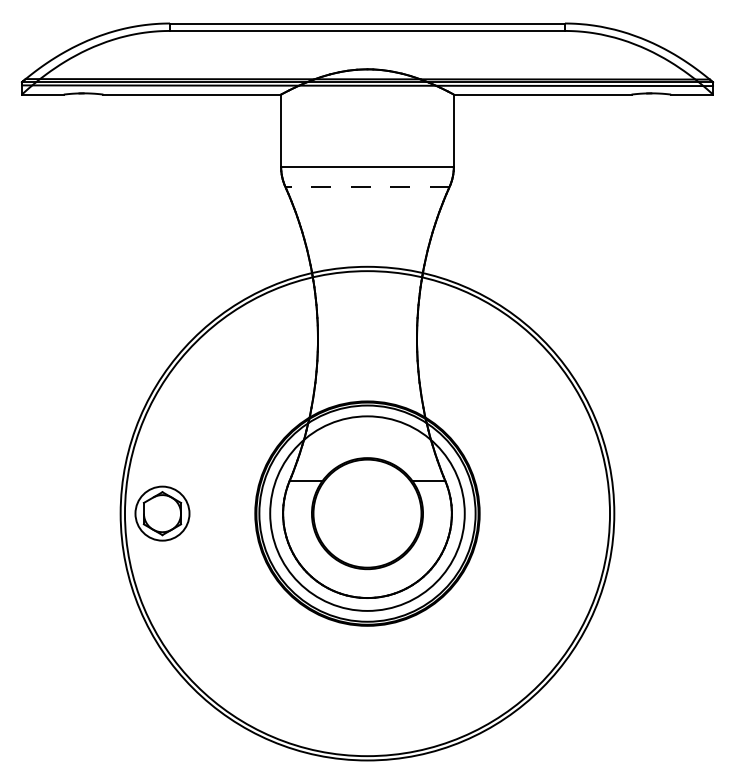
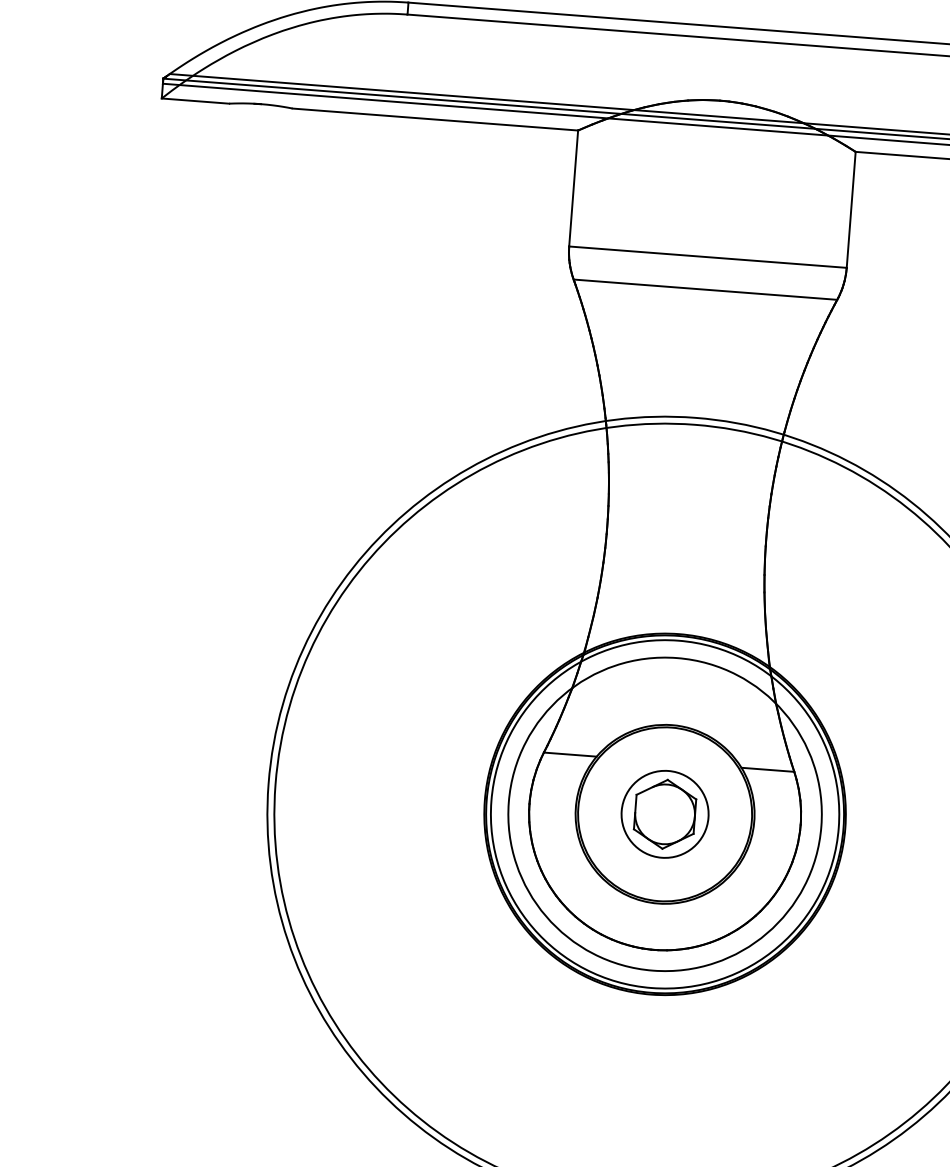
line: (367, 187) -> (705, 290), dashed -> solid
part: (162, 513) -> (665, 814), moved

